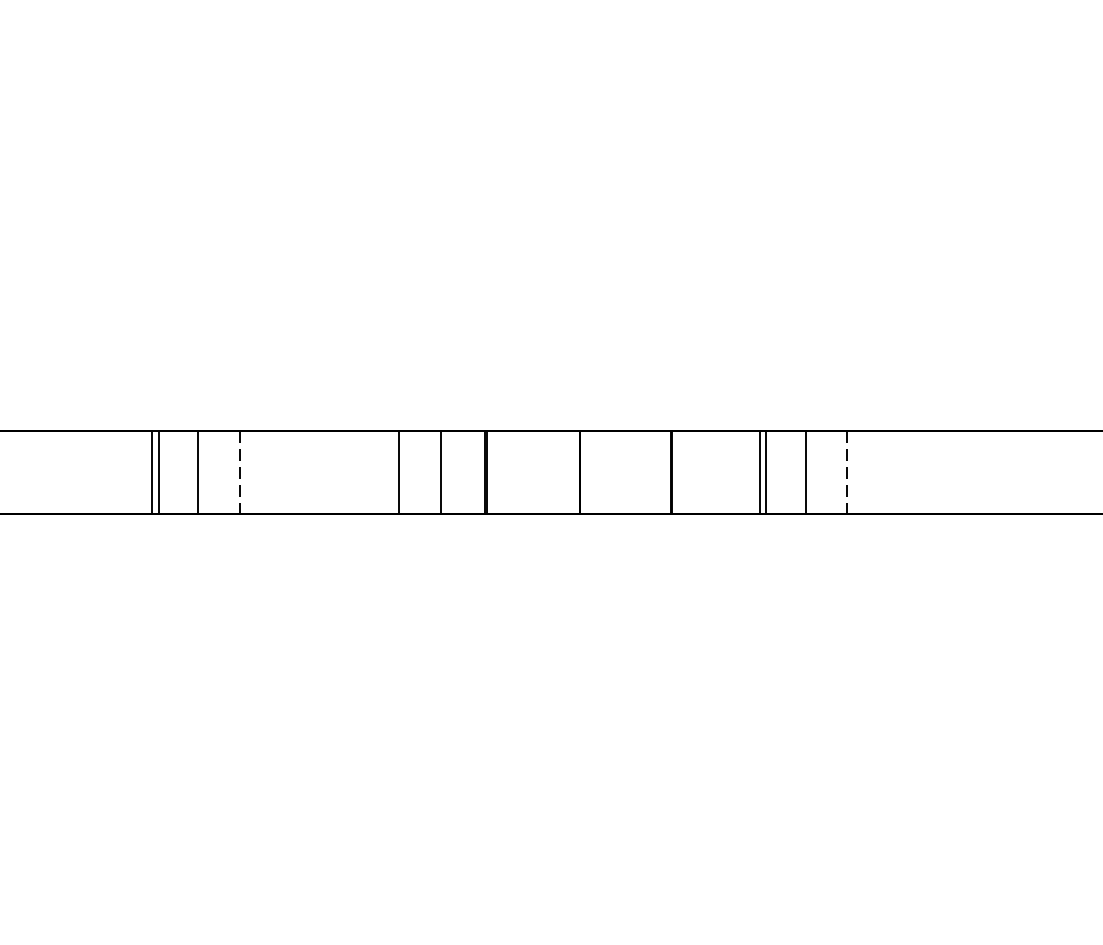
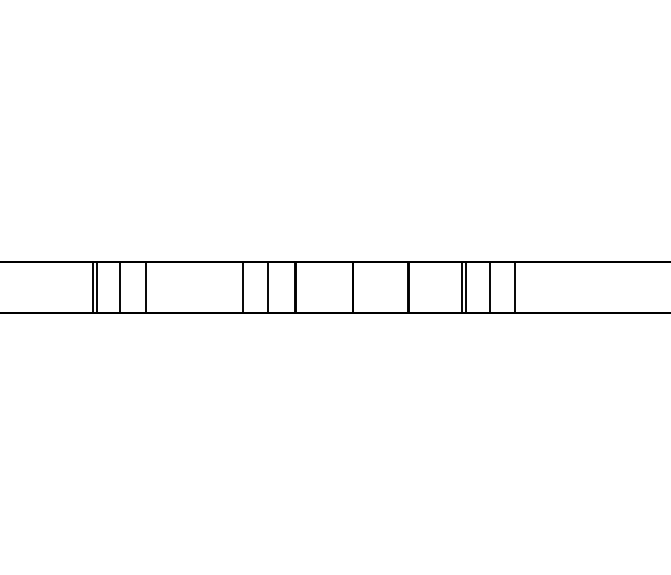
line: (239, 472) -> (145, 287), dashed -> solid
line: (847, 472) -> (515, 287), dashed -> solid

